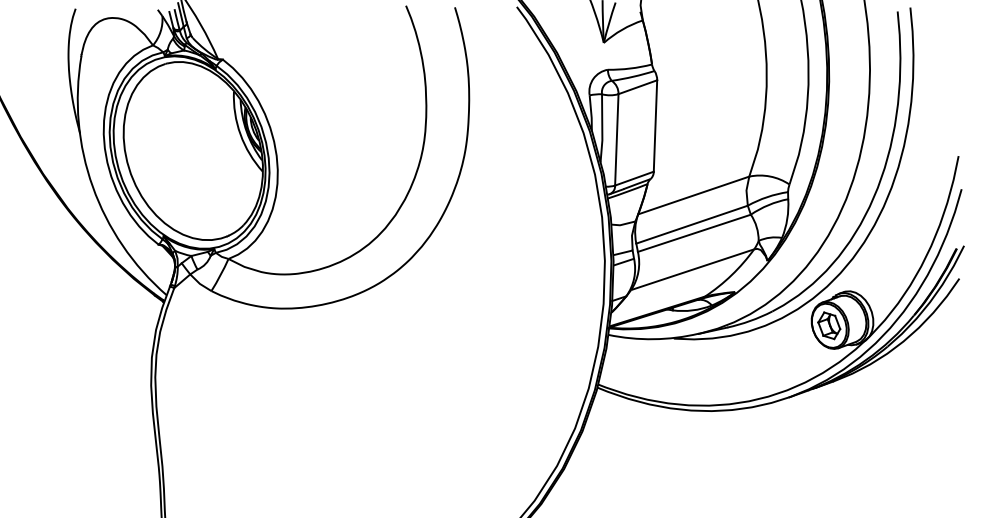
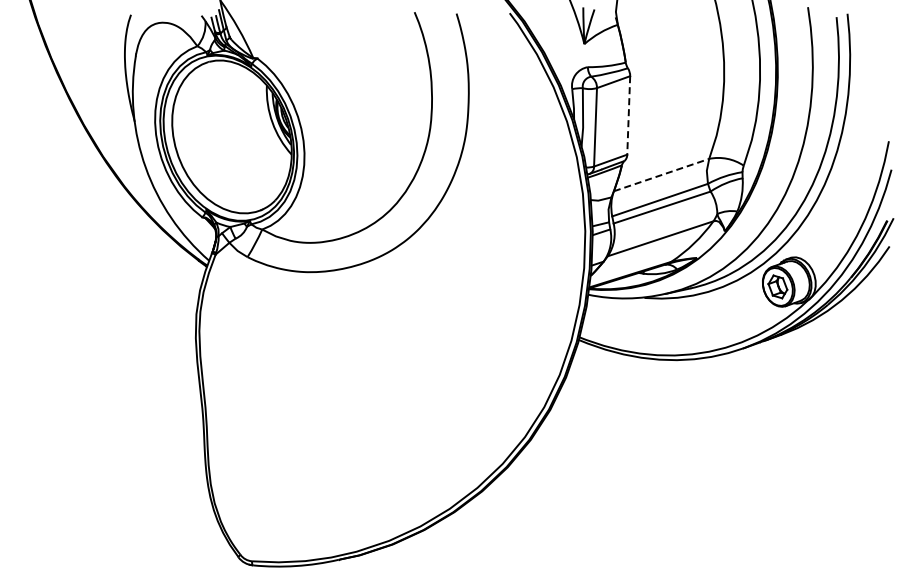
line: (655, 126) -> (628, 115), solid -> dashed
line: (694, 194) -> (662, 174), solid -> dashed

